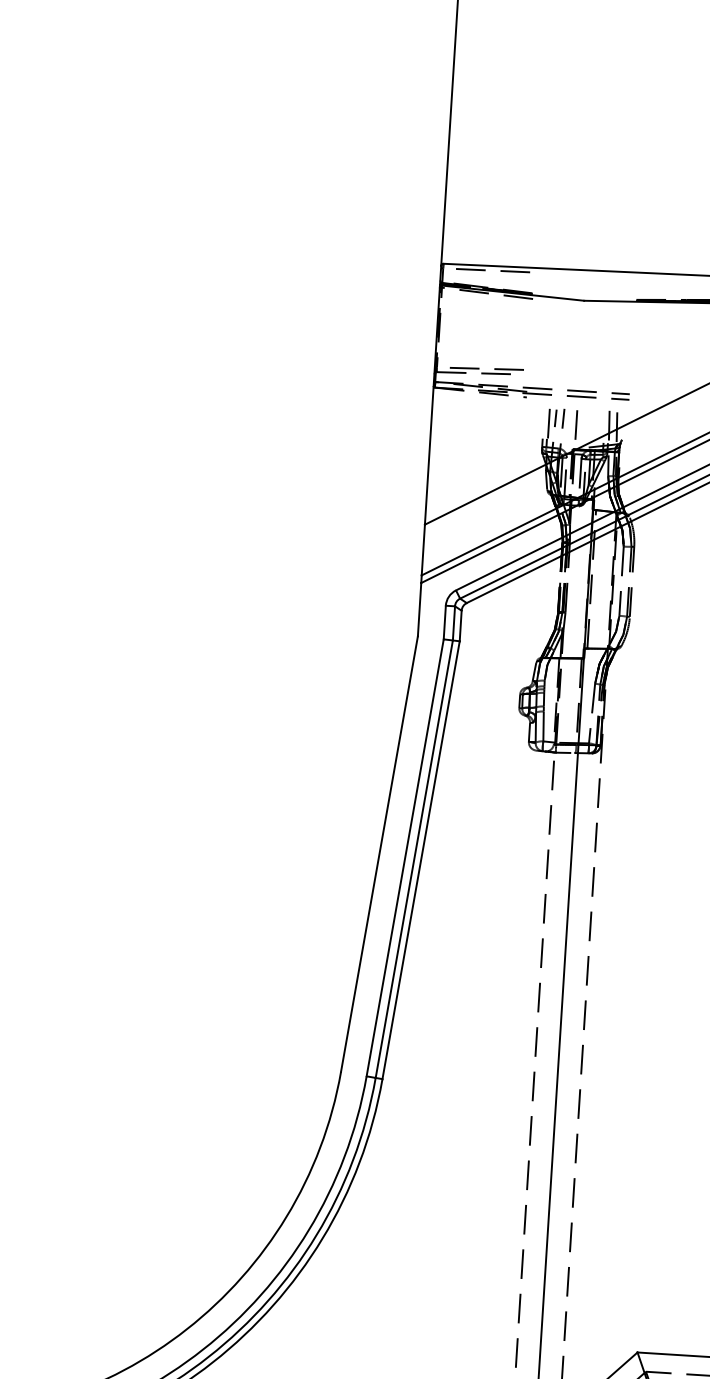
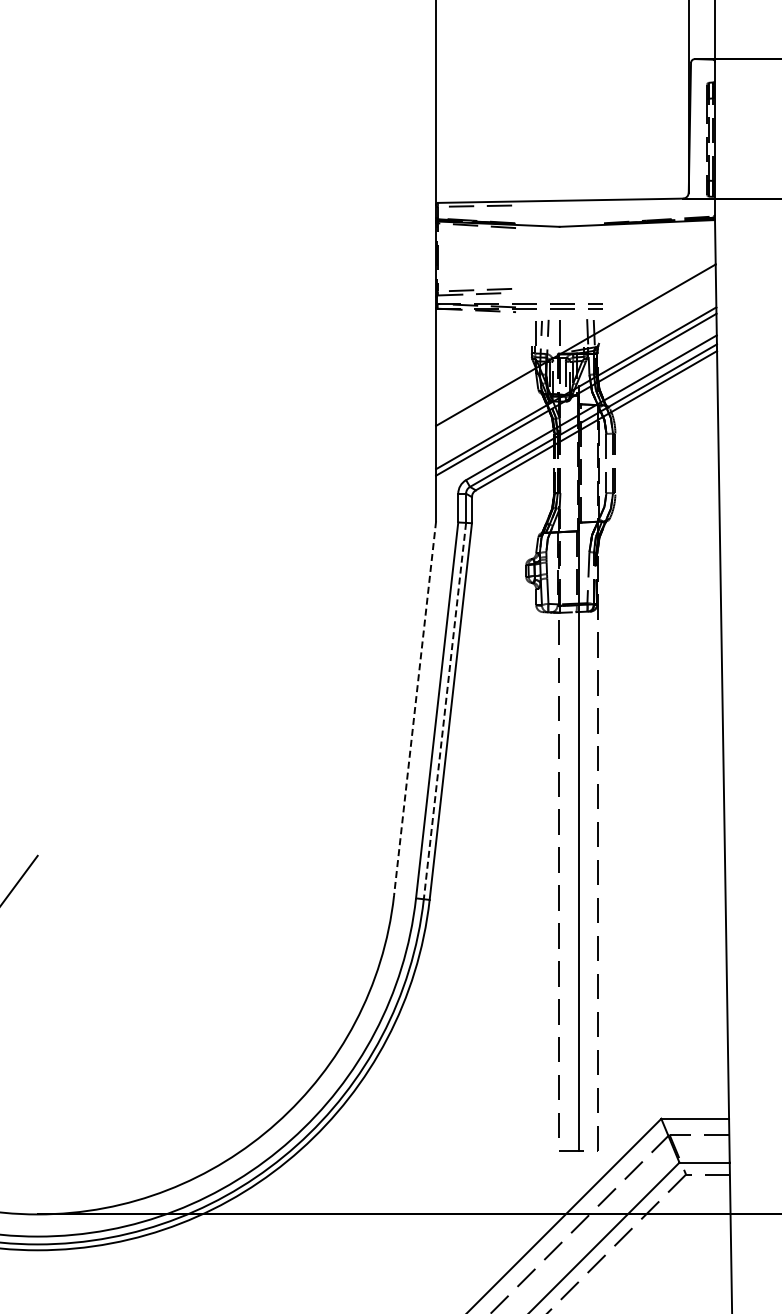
line: (379, 854) -> (415, 708), solid -> dashed
line: (413, 859) -> (444, 711), solid -> dashed

